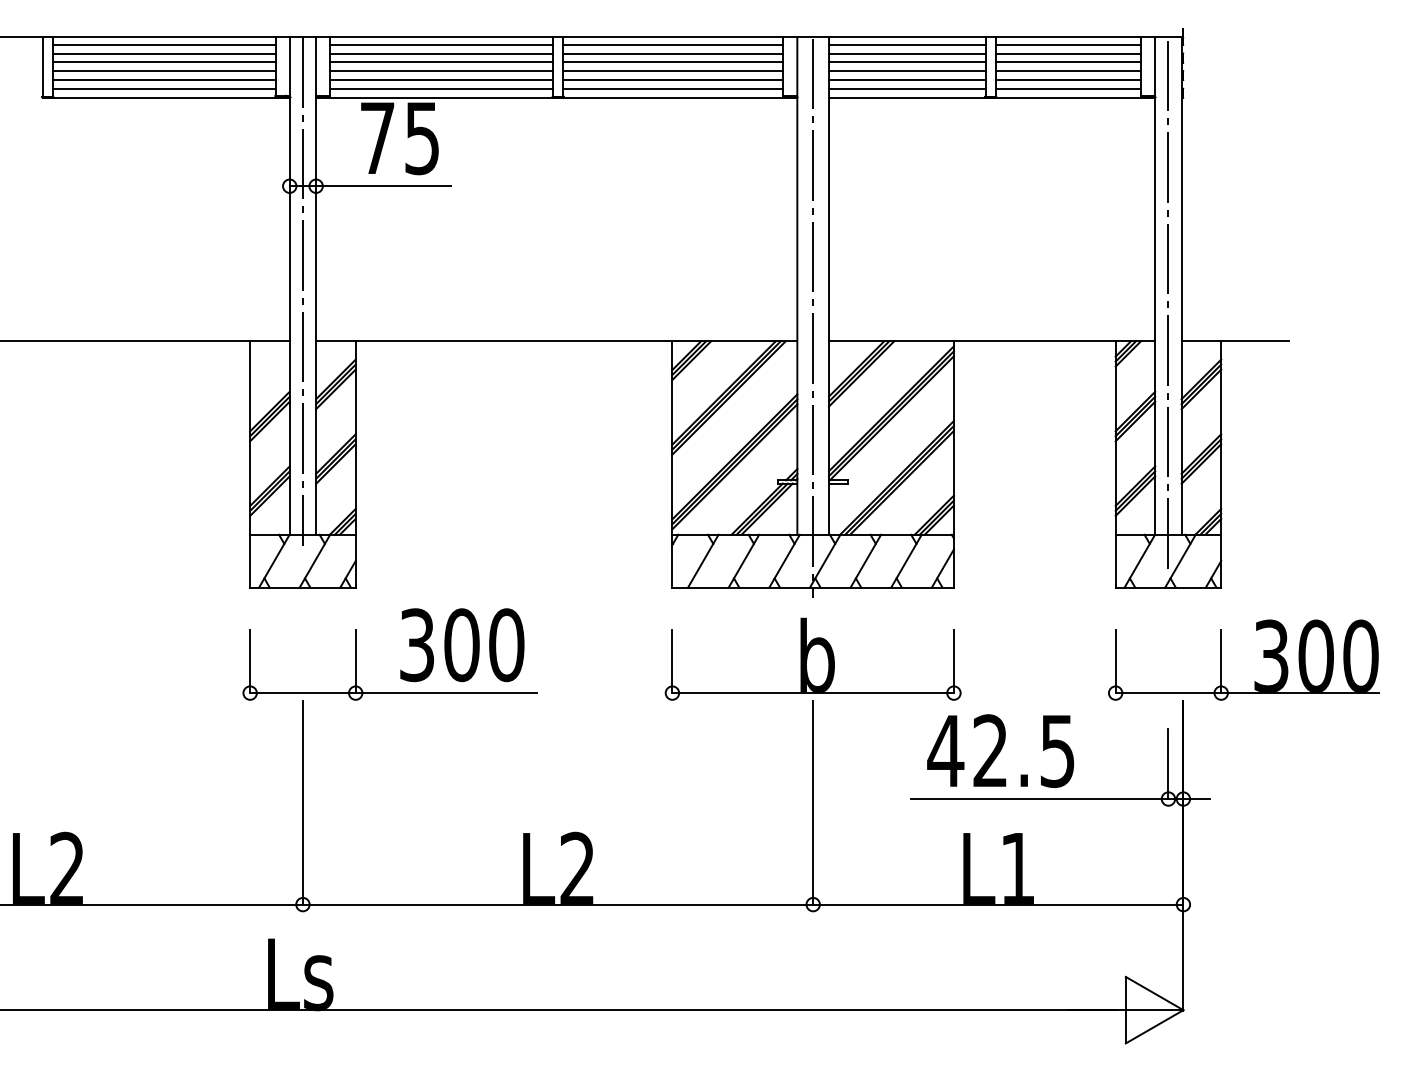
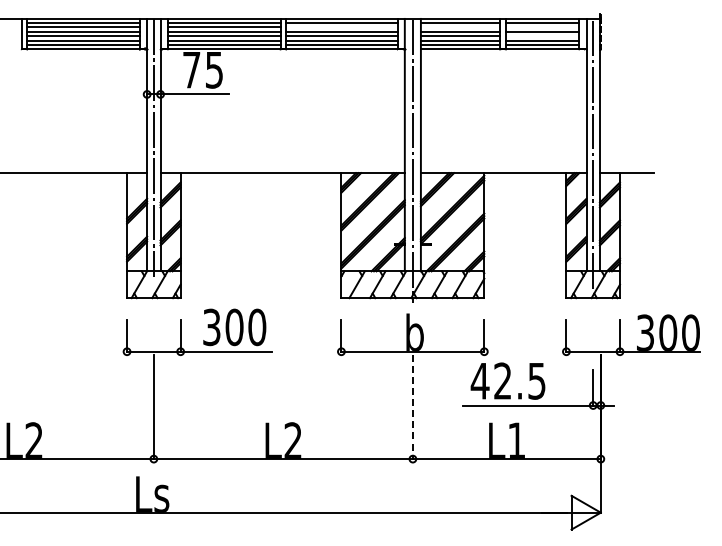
line: (672, 54) -> (341, 27), removed
line: (907, 54) -> (460, 27), removed
line: (1068, 54) -> (542, 27), removed
line: (1068, 72) -> (542, 36), removed
line: (812, 802) -> (412, 407), solid -> dashed

